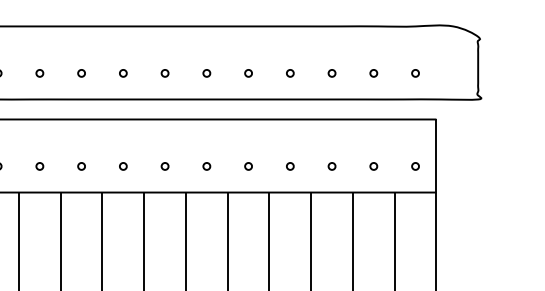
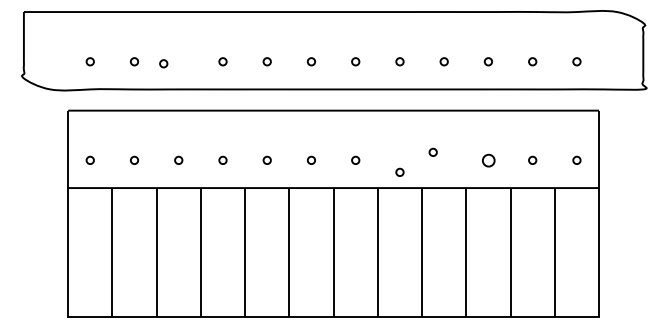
circle: (39, 73) -> (163, 63), moved
circle: (248, 165) -> (399, 171), moved
circle: (289, 165) -> (432, 151), moved
circle: (331, 165) -> (487, 159), size x1.6

